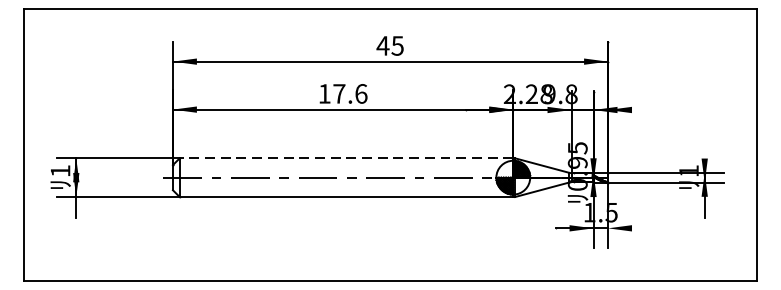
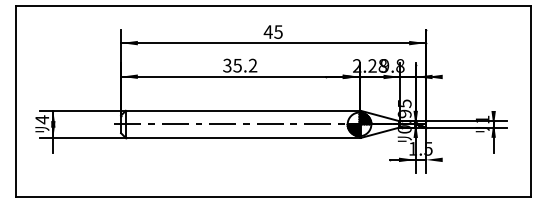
text: (343, 93) -> (240, 65), 17.6 -> 35.2
line: (346, 157) -> (242, 110), dashed -> solid
text: (60, 170) -> (42, 119), 1 -> 4

